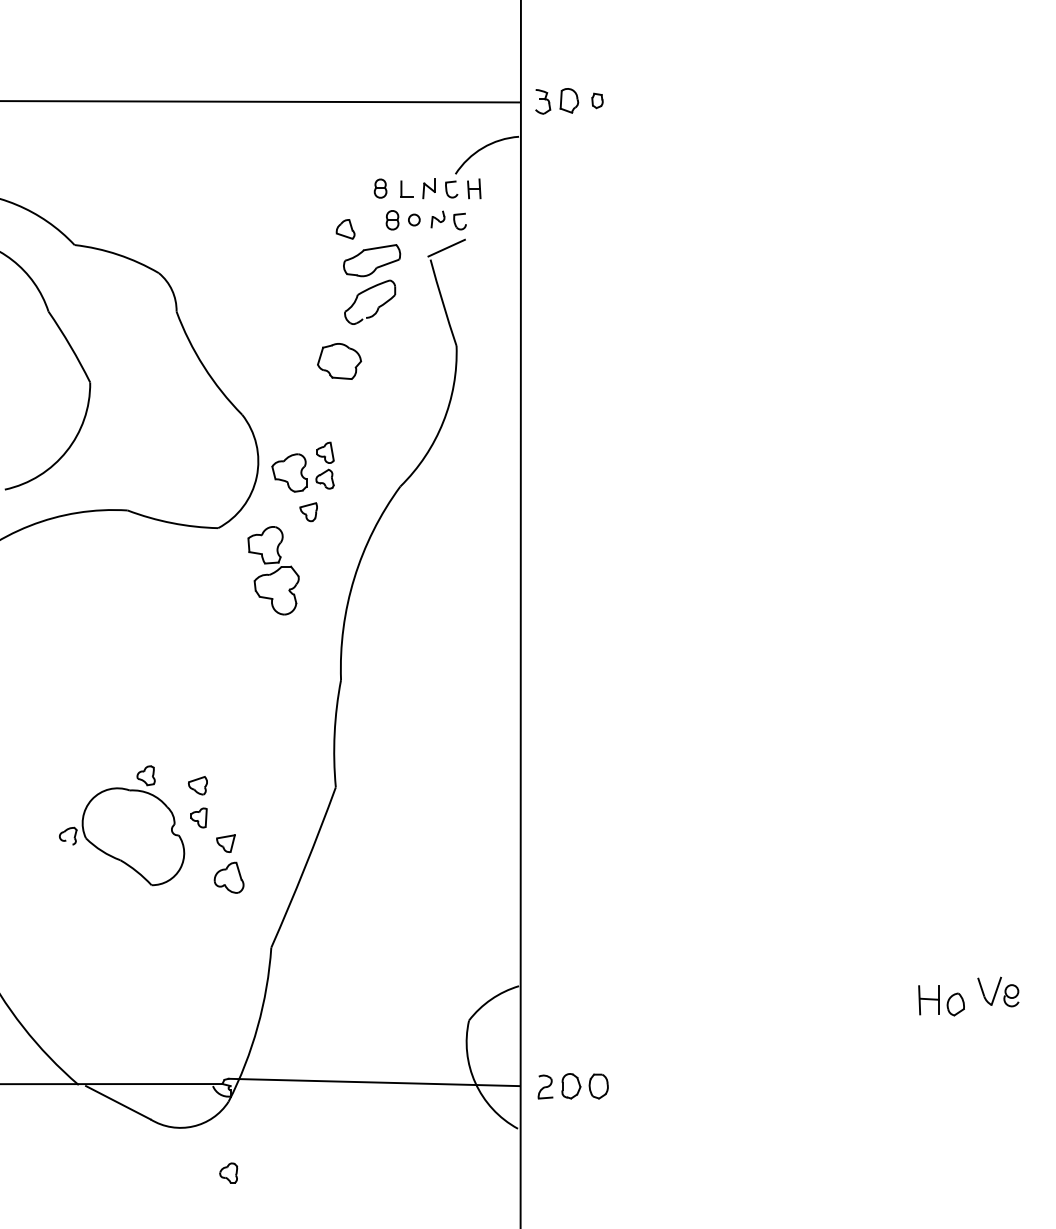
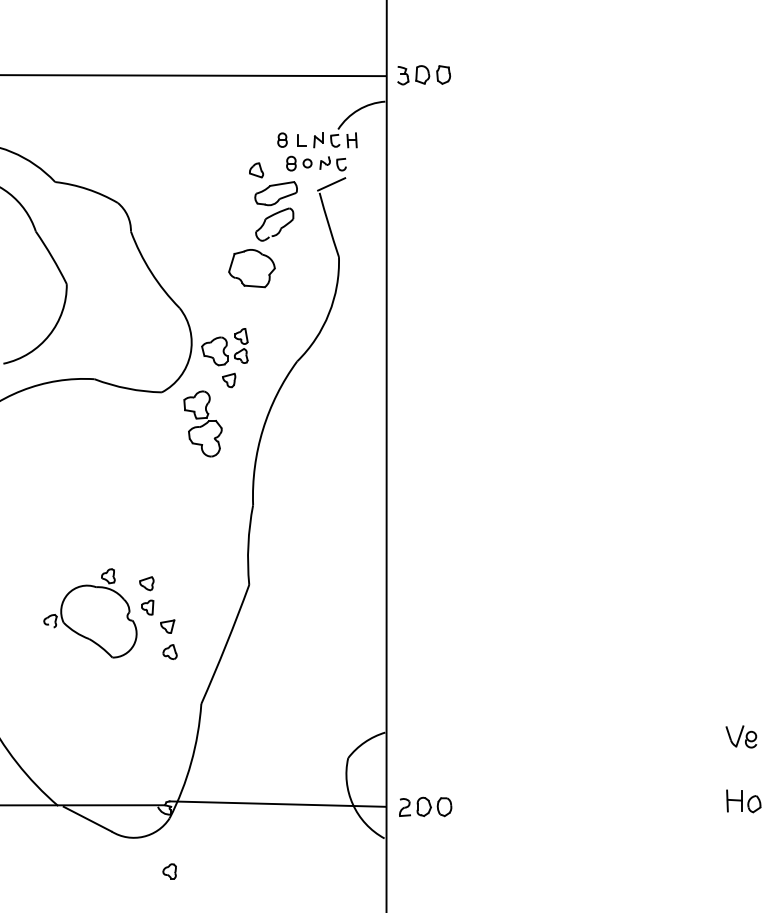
part: (597, 100) -> (443, 74), size x1.67
part: (339, 361) -> (251, 268), size x1.43
part: (229, 877) -> (170, 651), size x0.62
part: (941, 1000) -> (743, 801), moved

